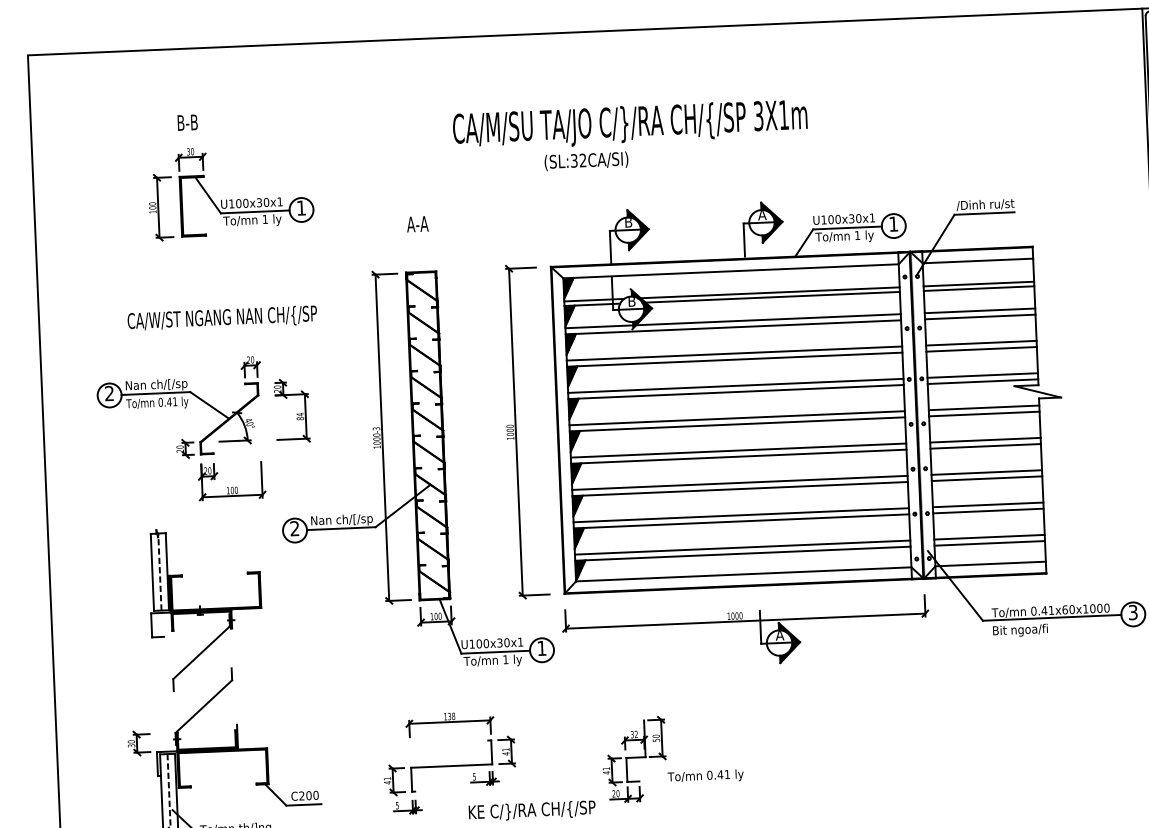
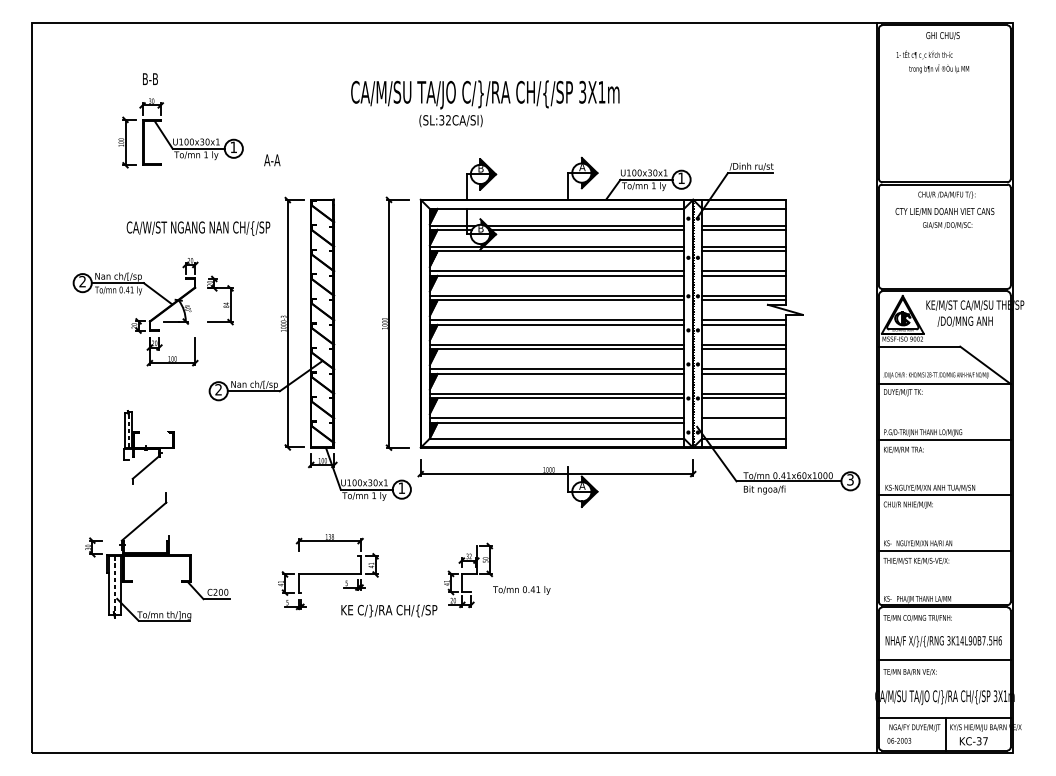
text: (417, 224) -> (272, 160), moved
text: (222, 318) -> (198, 228), moved
line: (990, 542) -> (744, 422), removed
part: (205, 608) -> (148, 447), size x0.6

